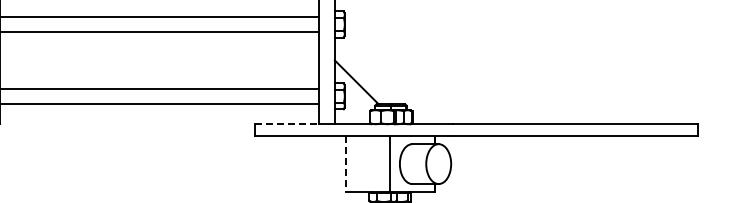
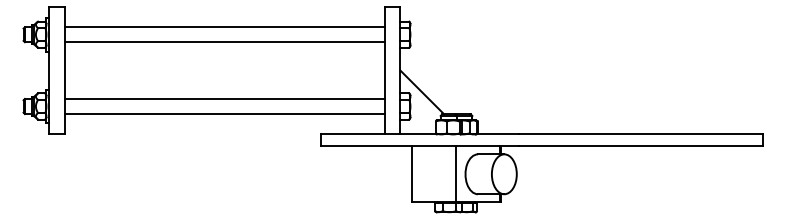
line: (286, 124) -> (352, 134), dashed -> solid
line: (345, 164) -> (411, 174), dashed -> solid

